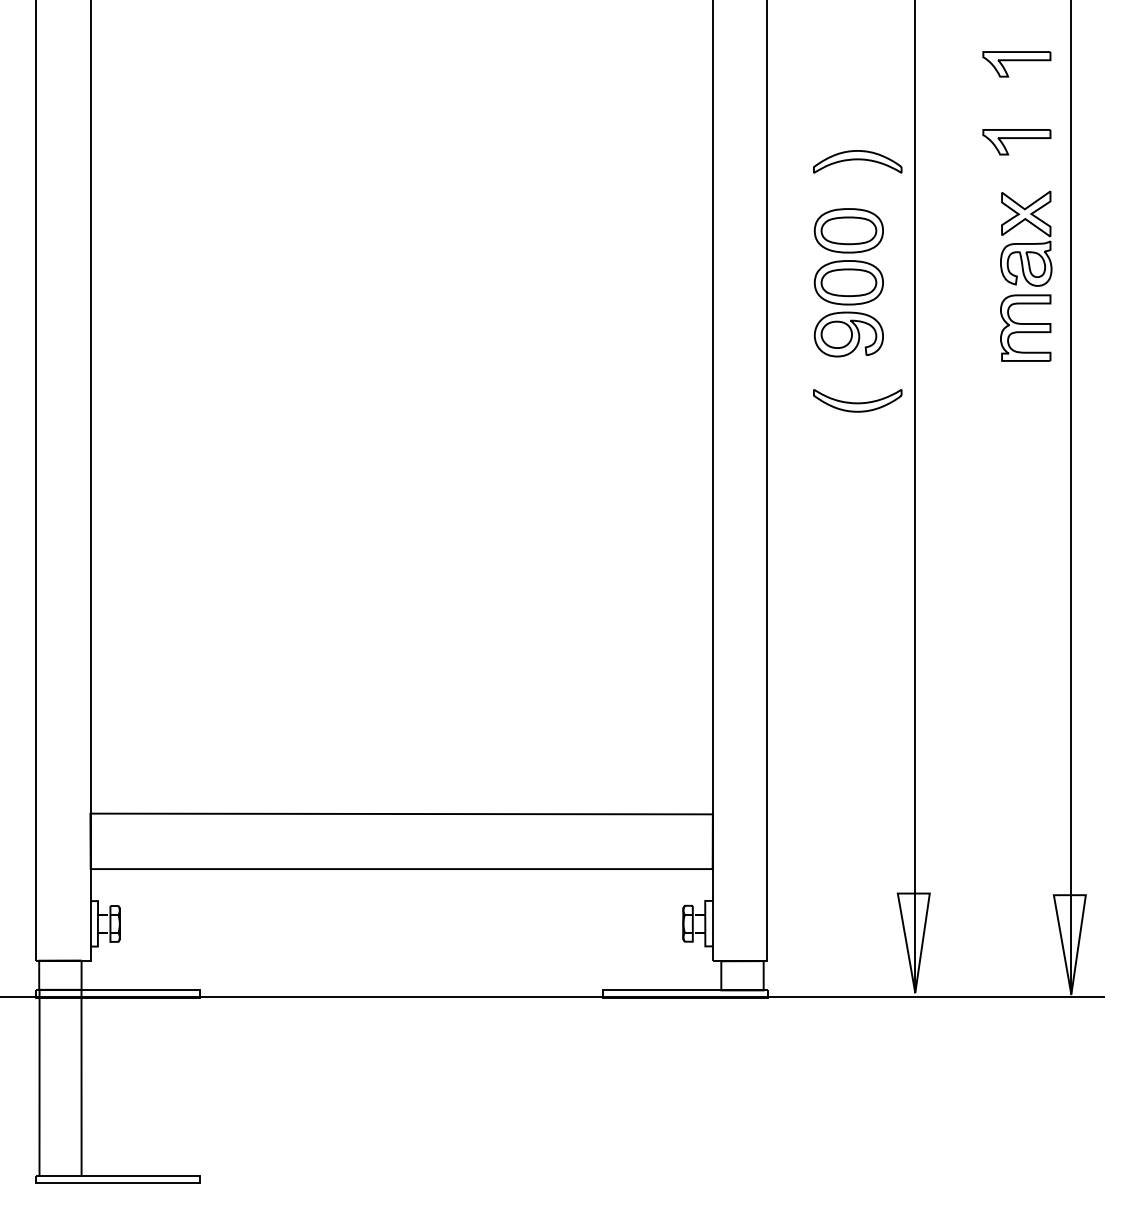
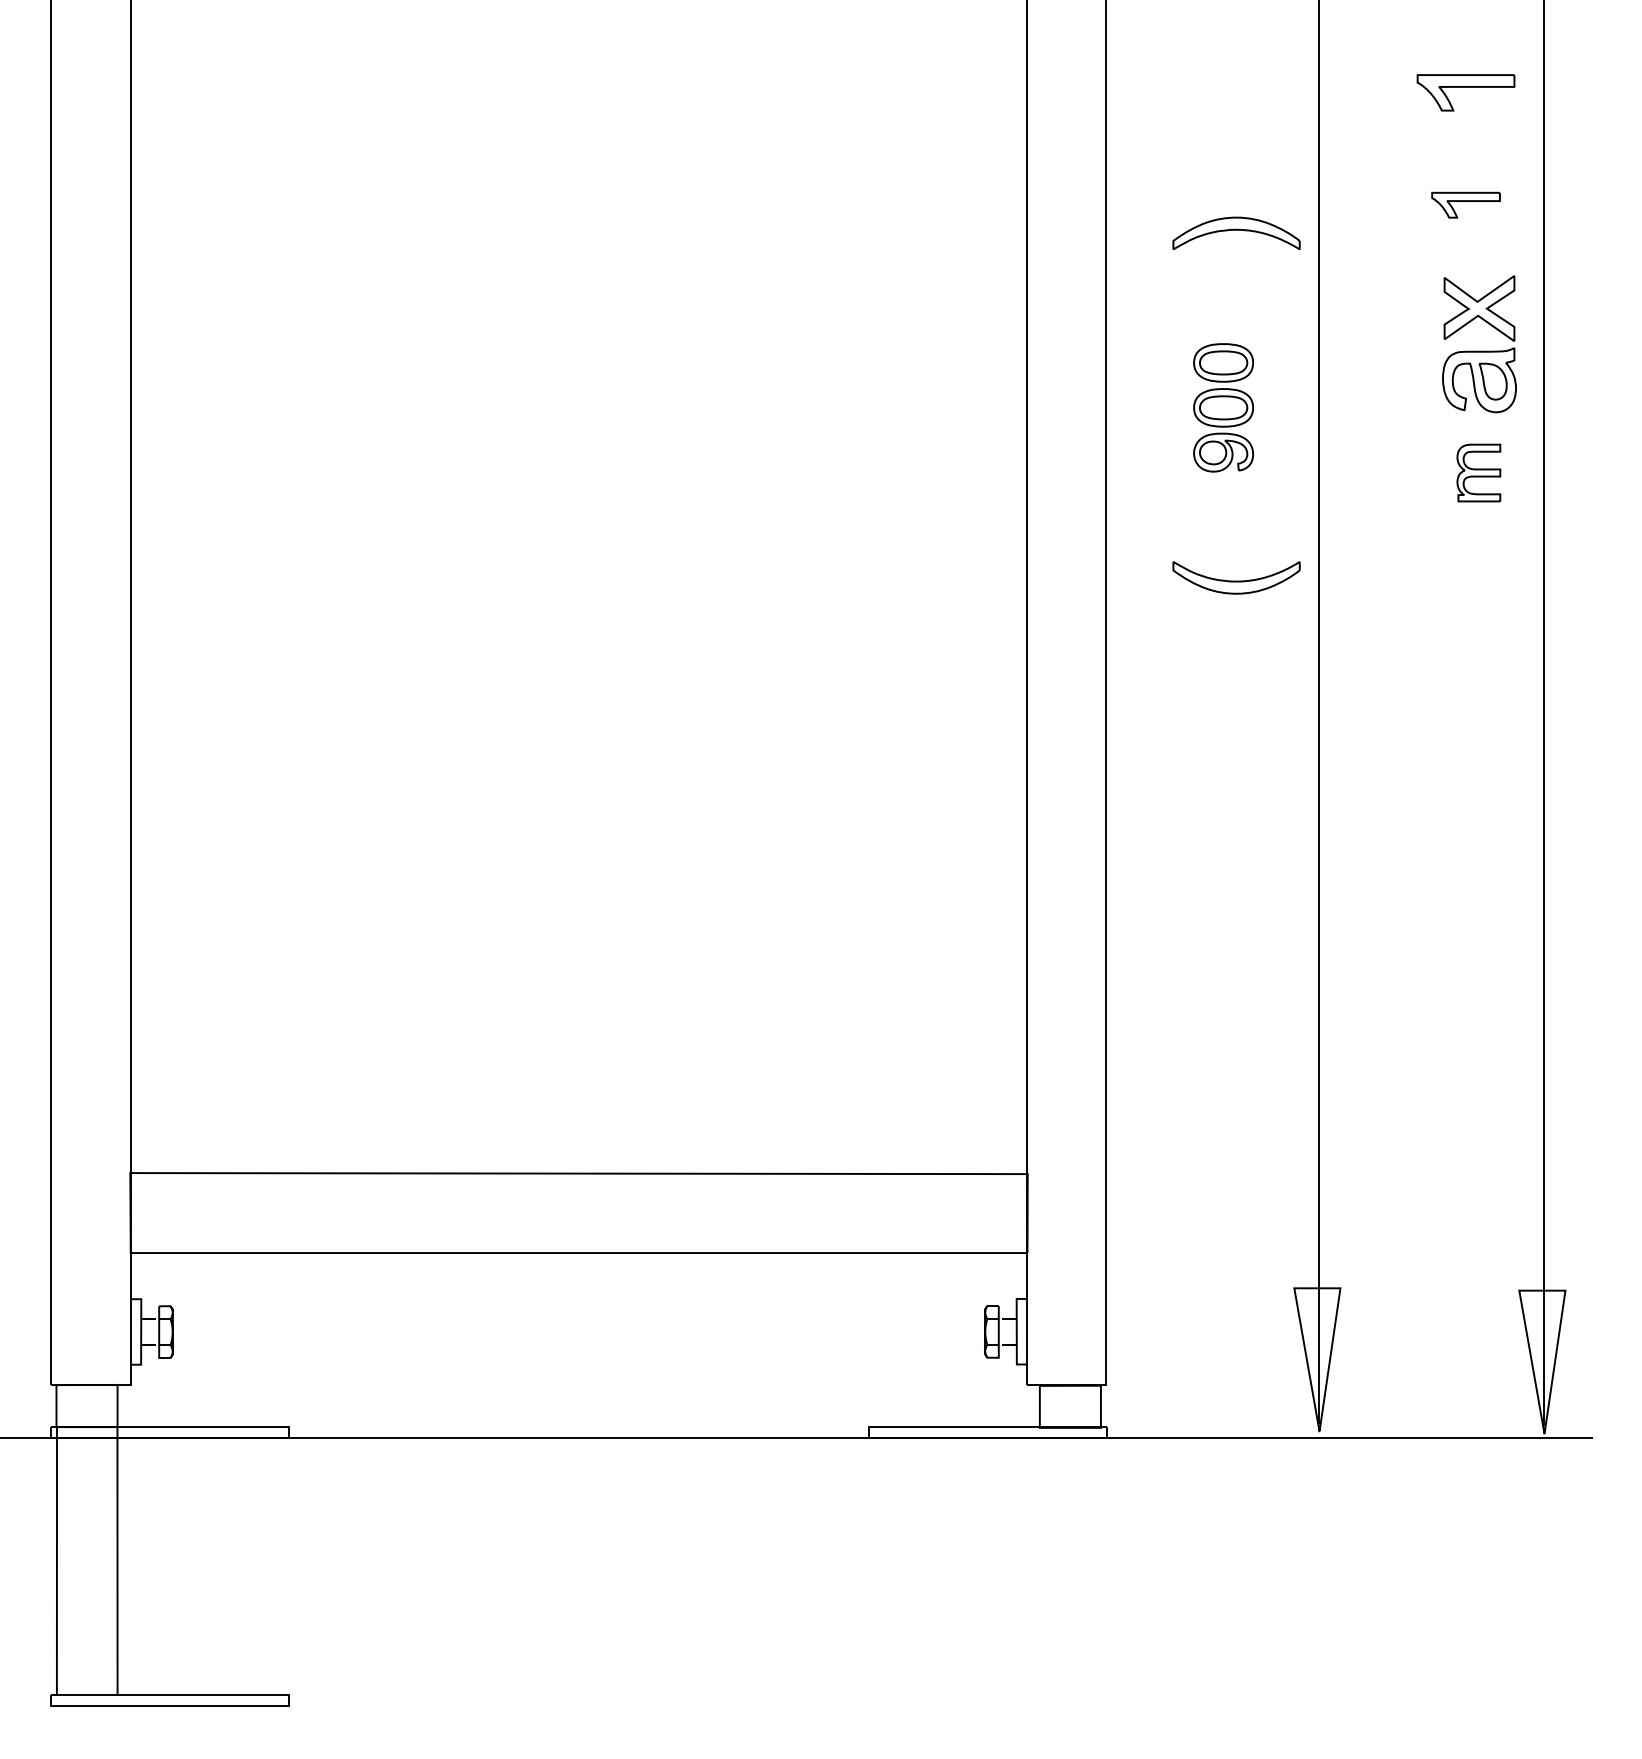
part: (1016, 142) -> (1465, 205), size x0.7
part: (848, 282) -> (1223, 407), size x0.6
part: (1025, 327) -> (1478, 472), size x0.6

